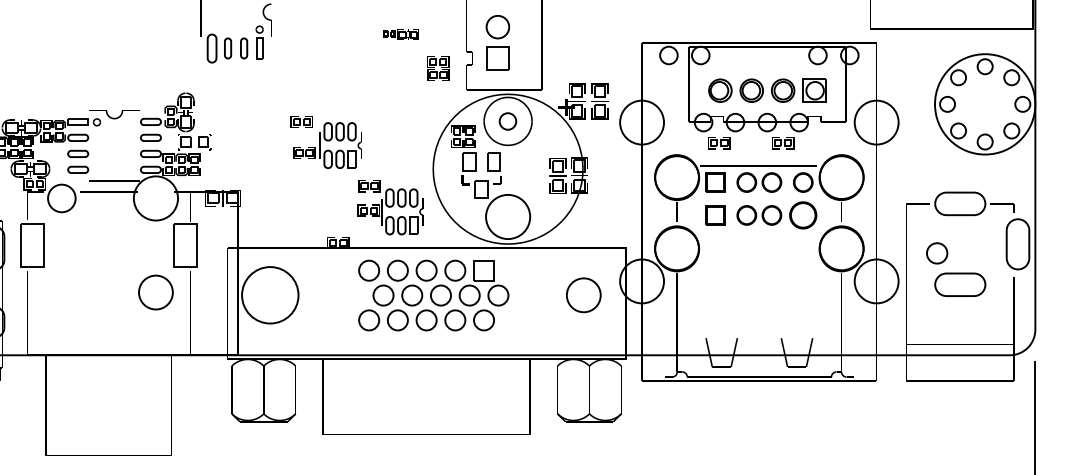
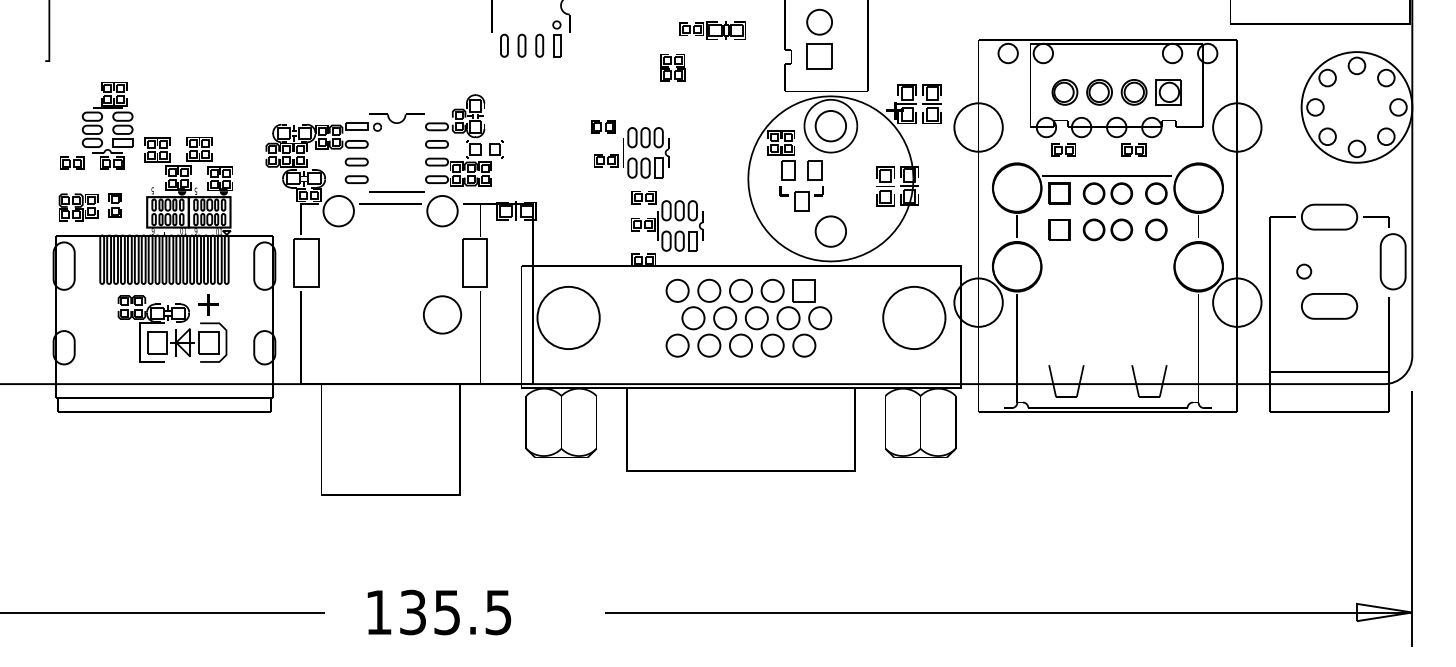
part: (400, 34) -> (712, 30), size x1.67
part: (212, 48) -> (504, 45), size x0.71
part: (437, 68) -> (672, 67), moved
circle: (507, 121) -> (830, 126), size x1.67
circle: (155, 197) -> (442, 210), size x0.62
part: (390, 207) -> (667, 221), moved
part: (803, 215) -> (1156, 229), size x0.71
circle: (507, 216) -> (830, 231), size x0.62
circle: (937, 253) -> (1304, 271), size x0.62
circle: (583, 294) -> (914, 317), size x1.67

